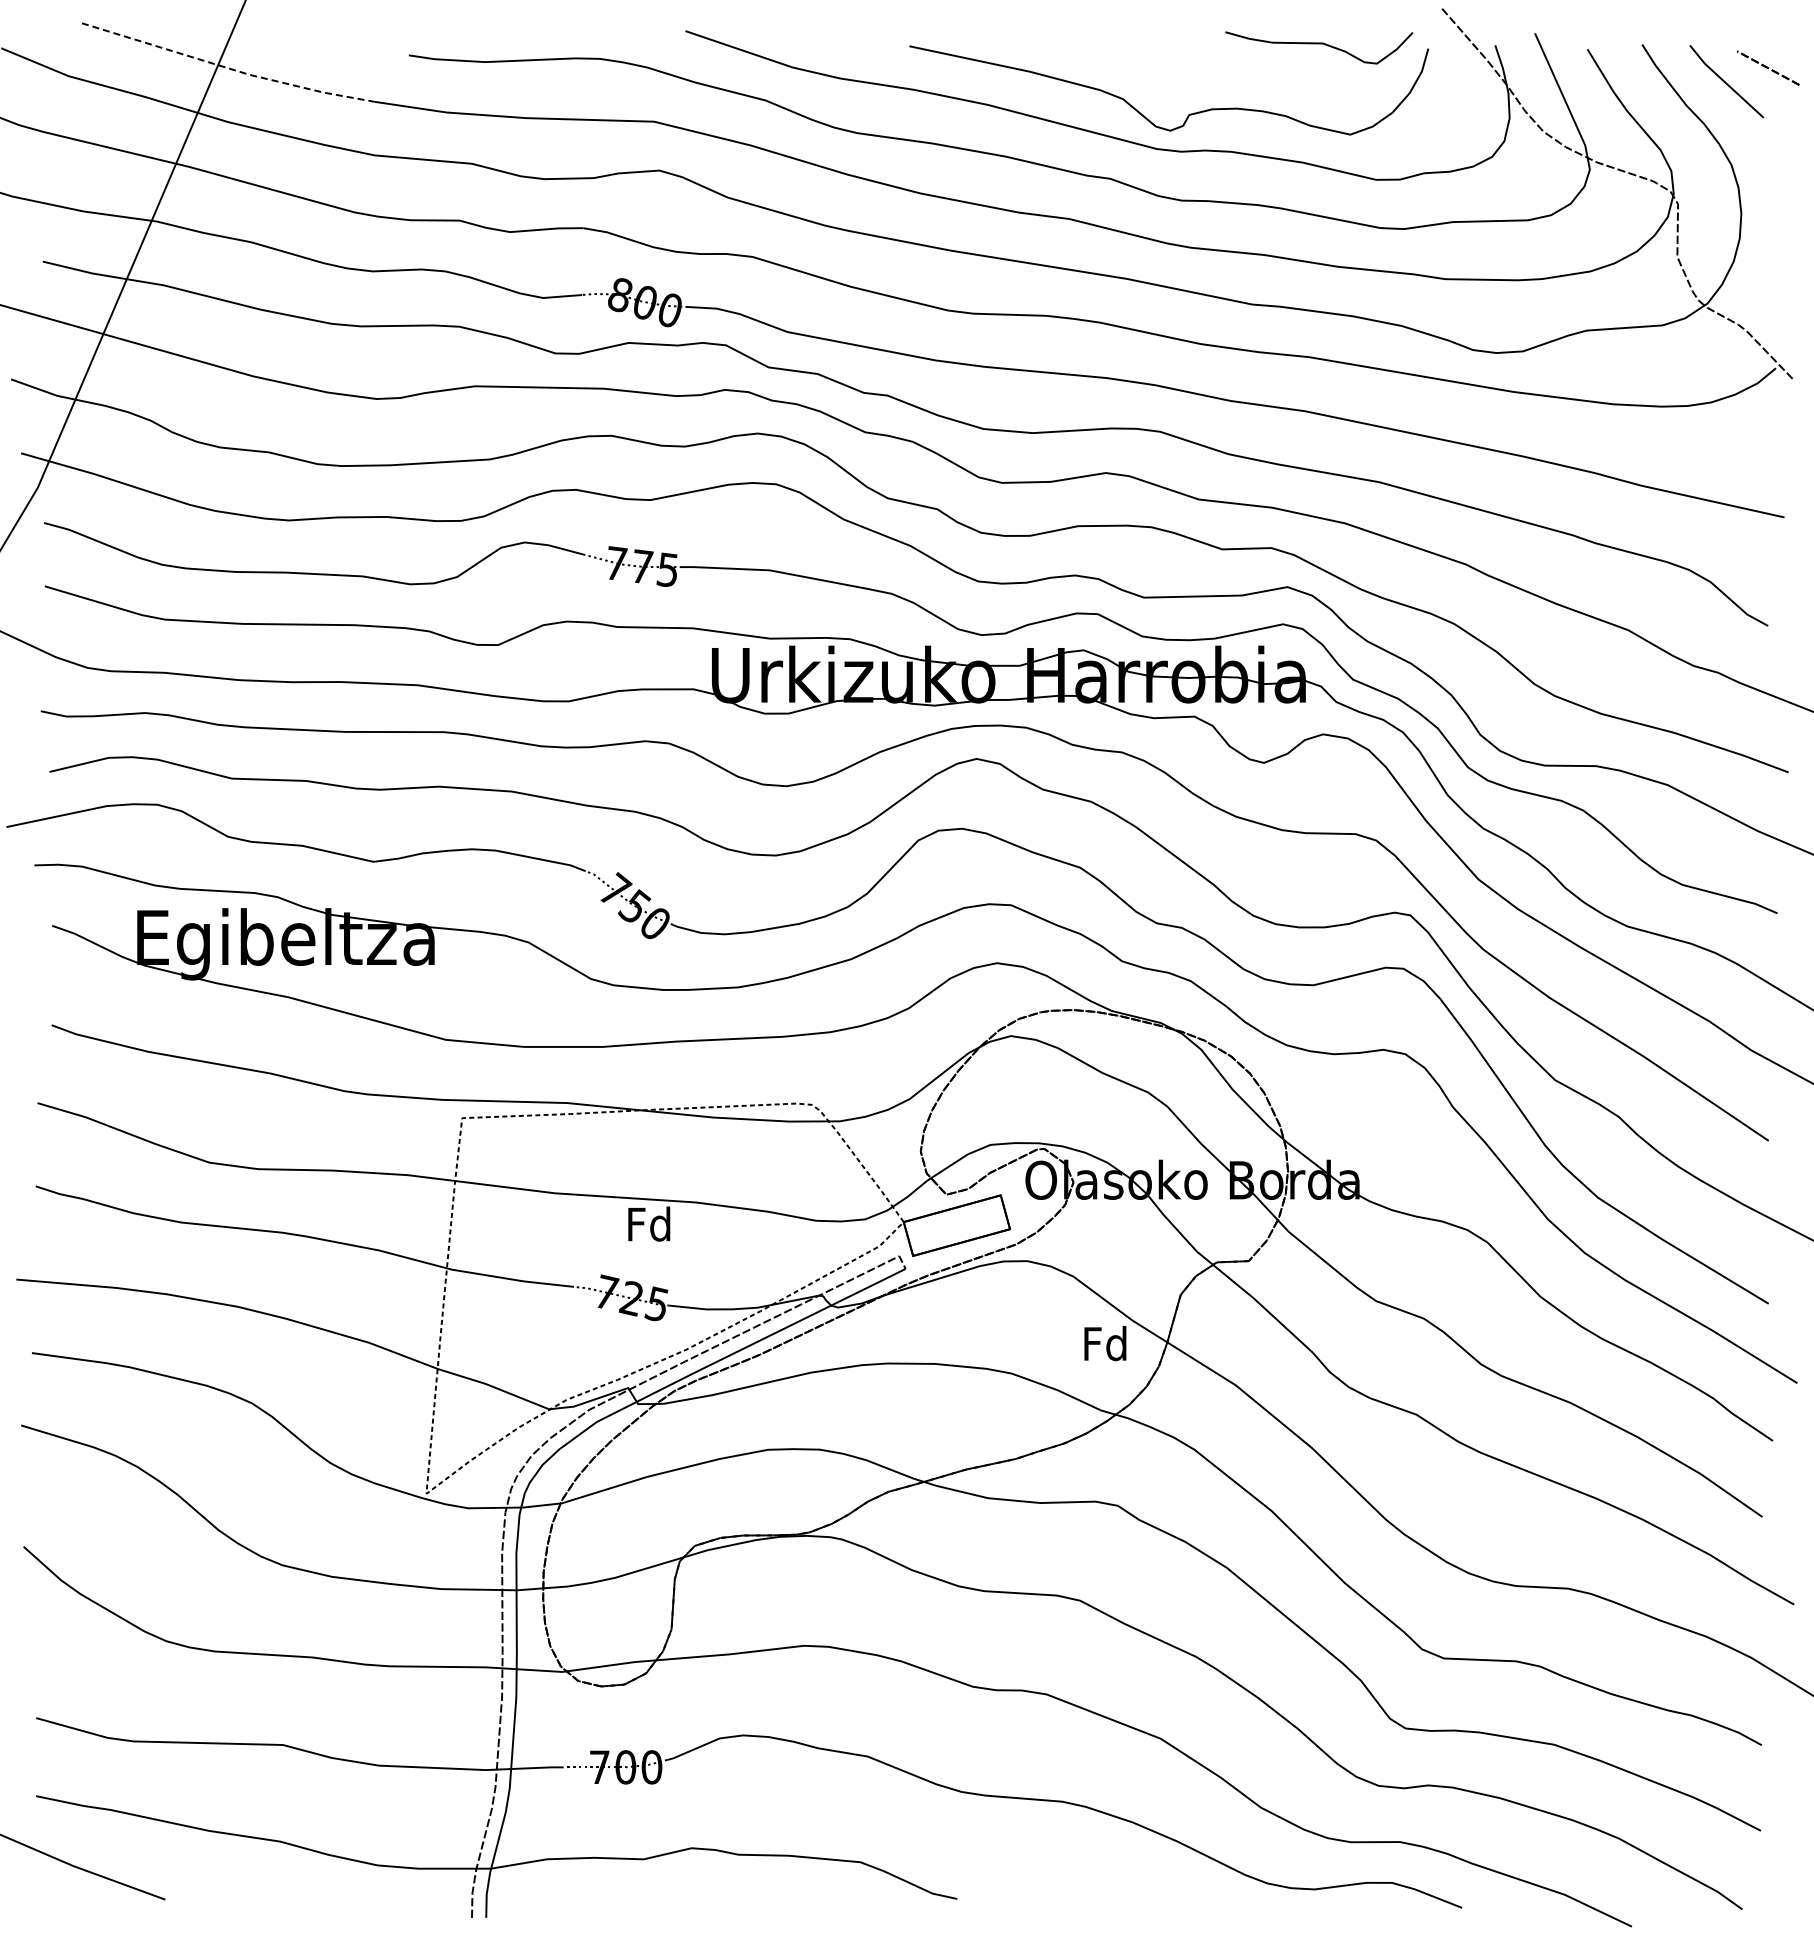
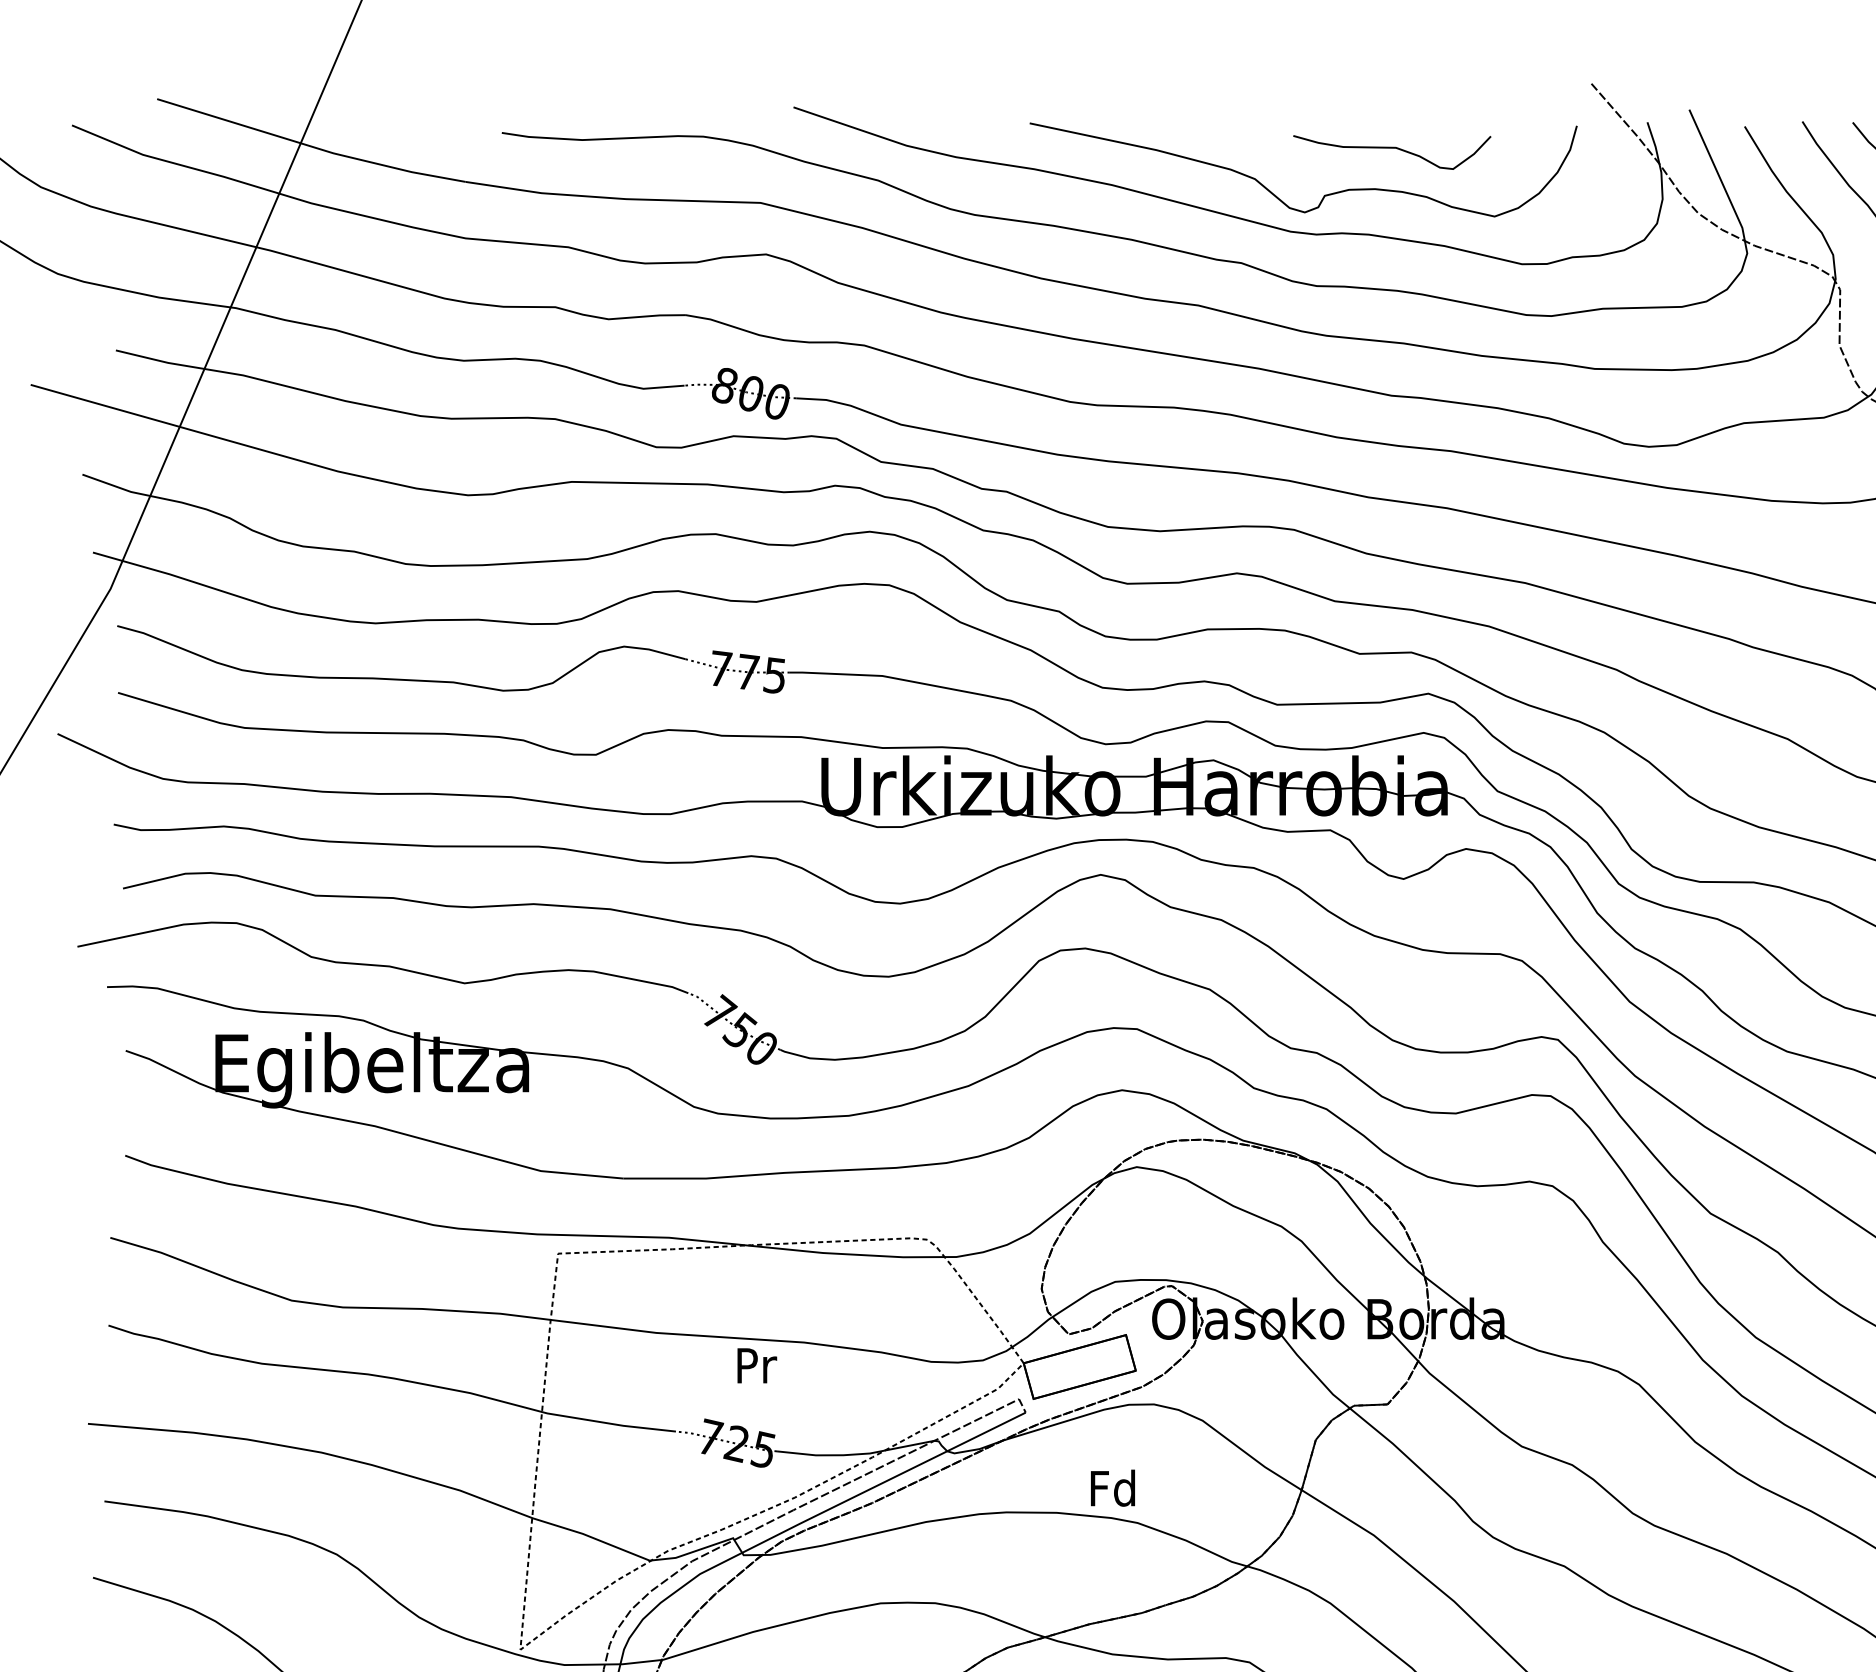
curve: (1319, 44) -> (1392, 148), moved
line: (228, 68) -> (311, 146), dashed -> solid
text: (649, 1223) -> (755, 1364), Fd -> Pr
text: (1105, 1343) -> (1113, 1488), moved

